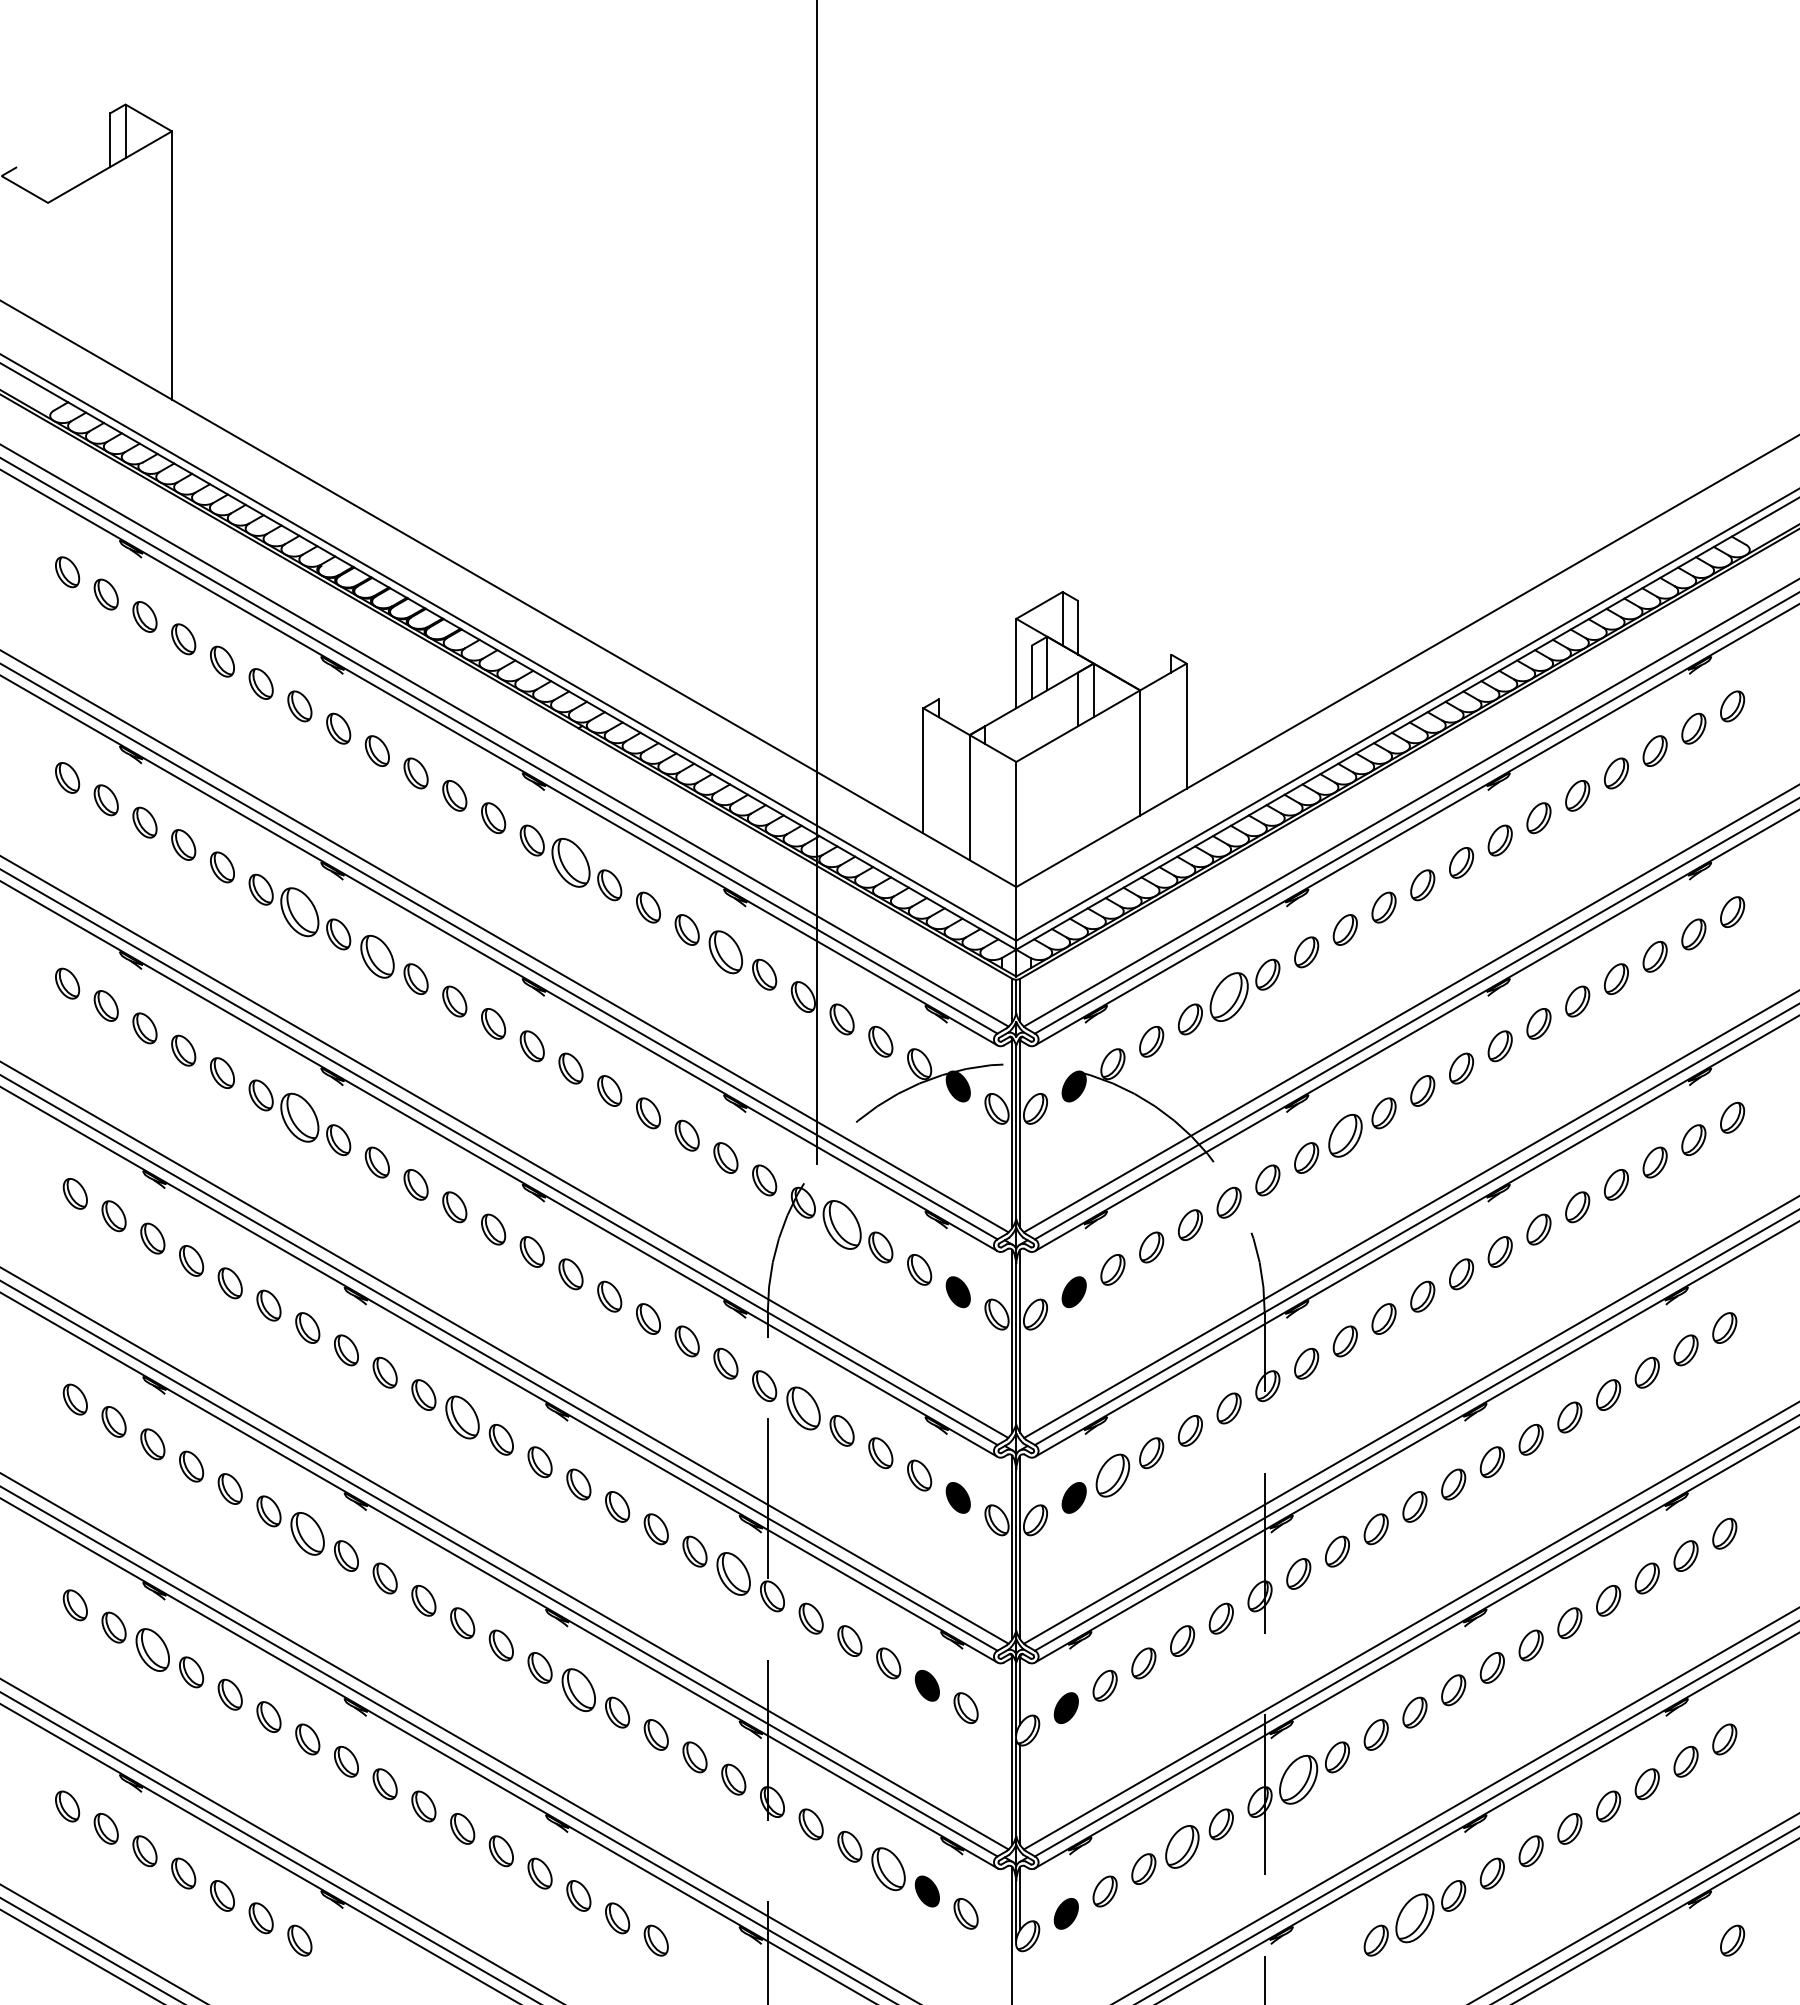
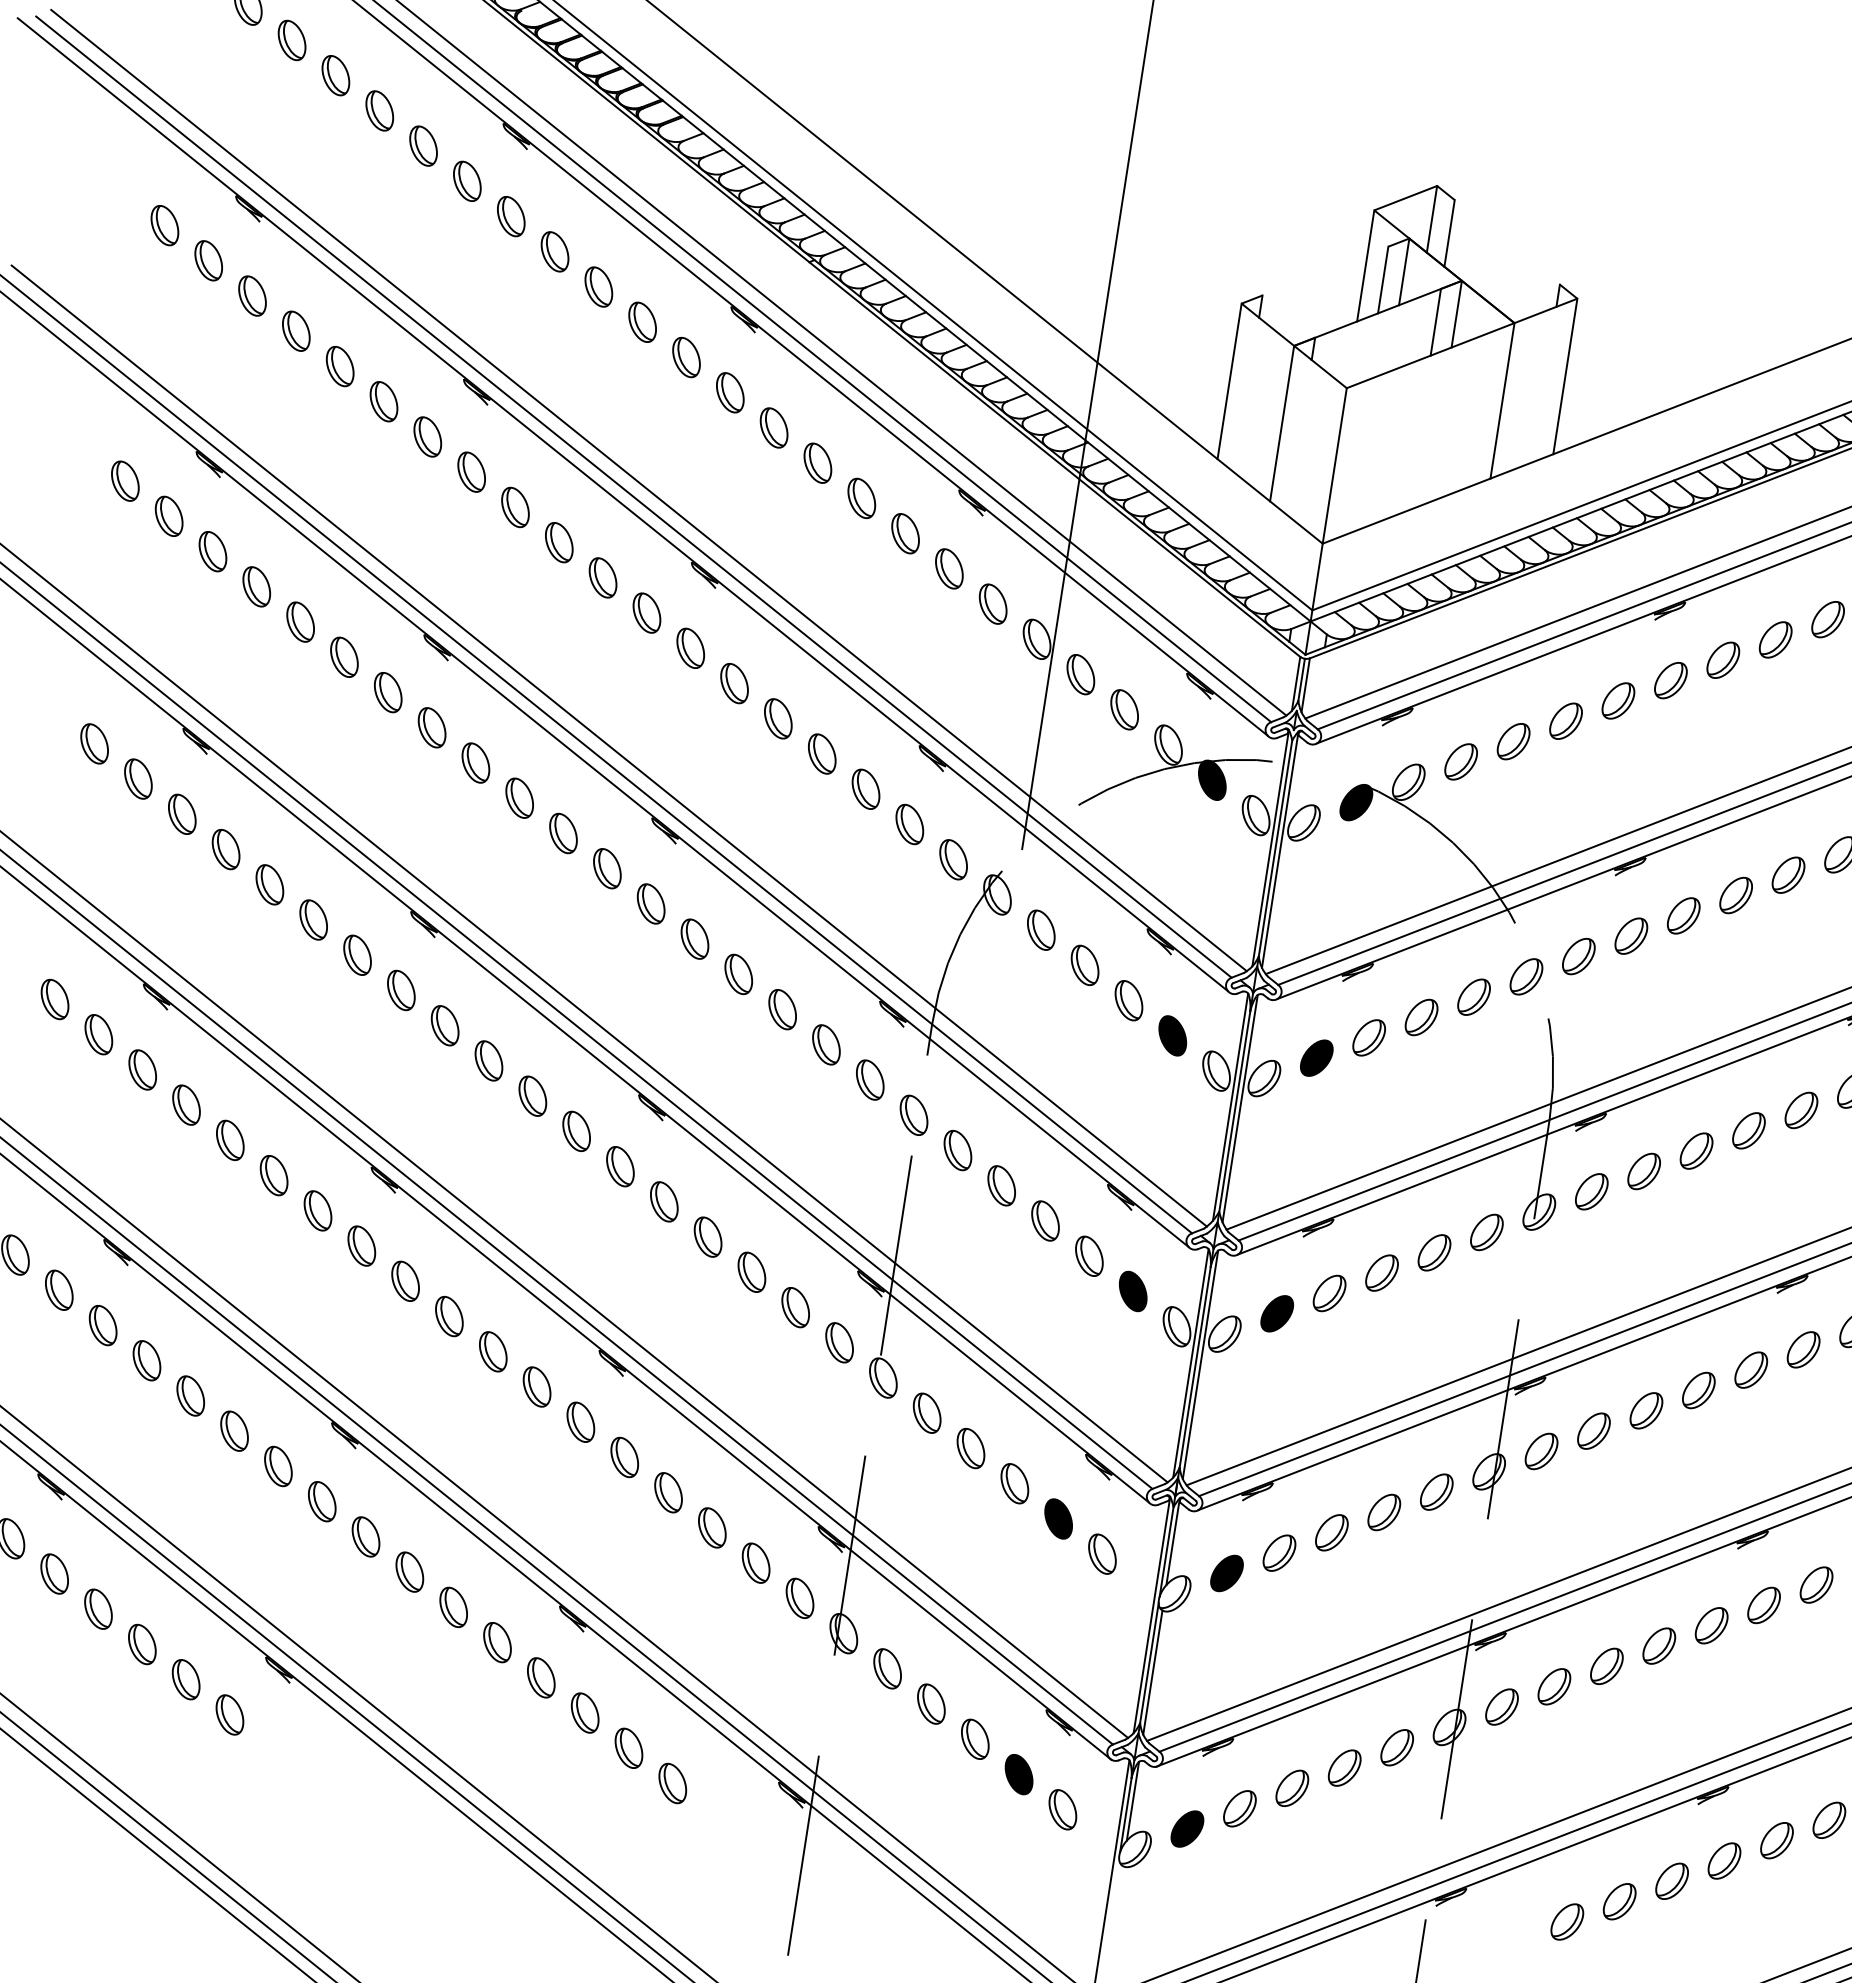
part: (570, 862) -> (773, 427), size x0.62
part: (299, 911) -> (427, 436), size x0.62
part: (725, 952) -> (948, 569), size x0.71
part: (376, 956) -> (514, 506), size x0.71
part: (1228, 996) -> (1565, 720), size x0.62
part: (299, 1117) -> (387, 692), size x0.62
part: (1344, 1135) -> (1682, 915), size x0.71
part: (841, 1225) -> (1040, 930), size x0.62
part: (802, 1408) -> (956, 1150), size x0.71
part: (462, 1417) -> (532, 1096), size x0.71
part: (1112, 1475) -> (1329, 1293), size x0.71
part: (307, 1533) -> (317, 1210), size x0.71
part: (733, 1573) -> (839, 1342), size x0.71
part: (152, 1649) -> (102, 1324), size x0.71
part: (578, 1690) -> (624, 1457), size x0.71
part: (1298, 1779) -> (1501, 1706), size x0.62
part: (1182, 1846) -> (1344, 1767), size x0.71
part: (888, 1868) -> (975, 1738), size x0.71
part: (1414, 1918) -> (1619, 1901), size x0.62

